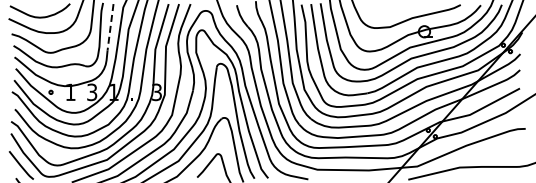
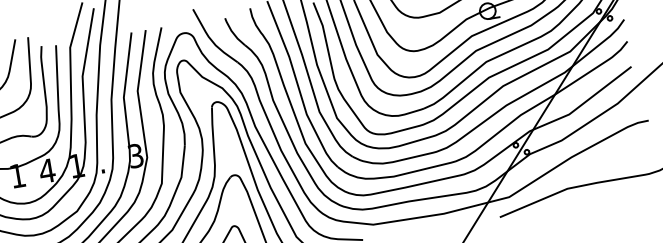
line: (110, 27) -> (57, 77), dashed -> solid
text: (91, 92) -> (46, 171), 3 -> 4

